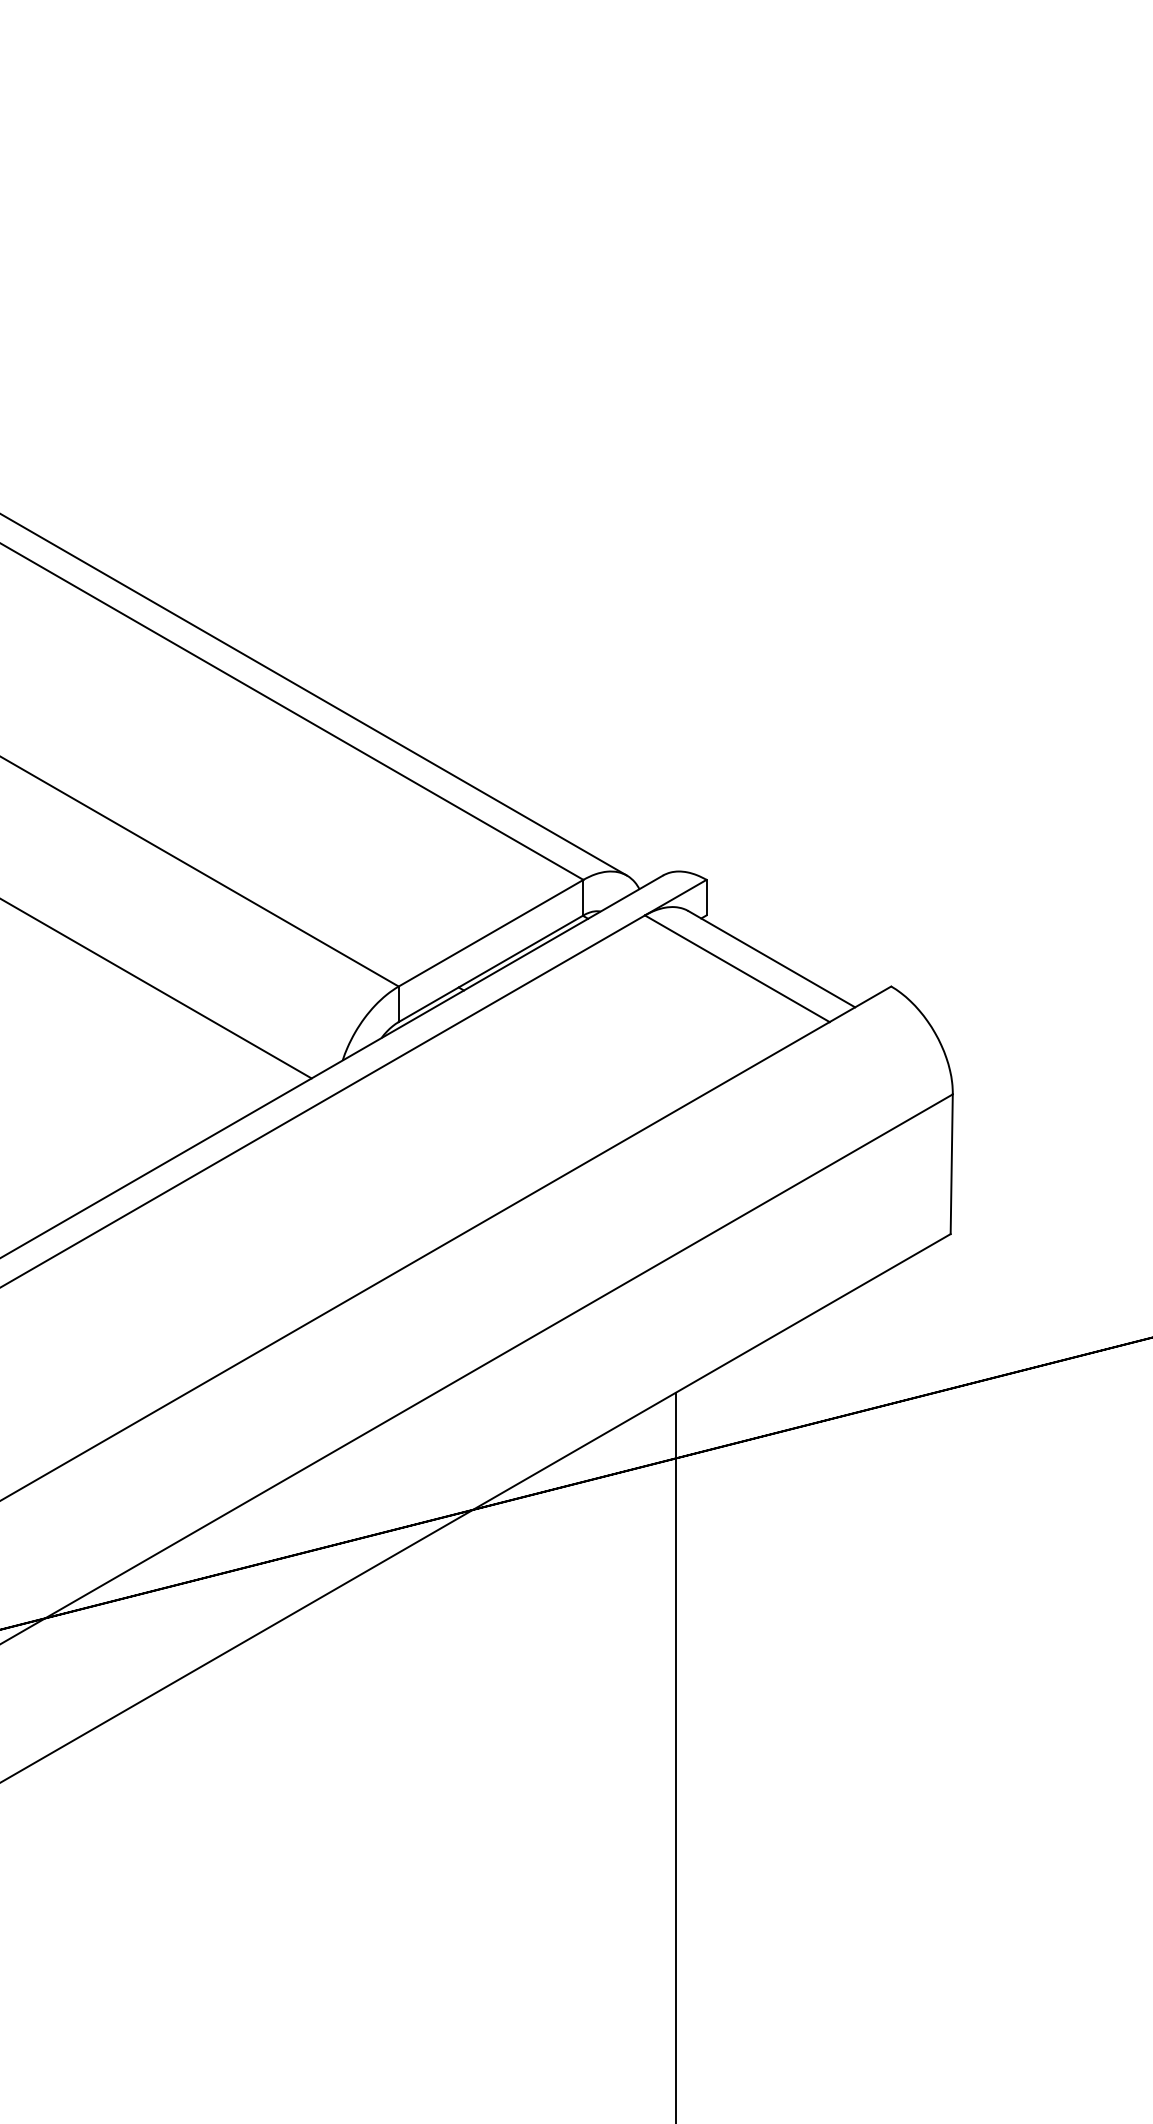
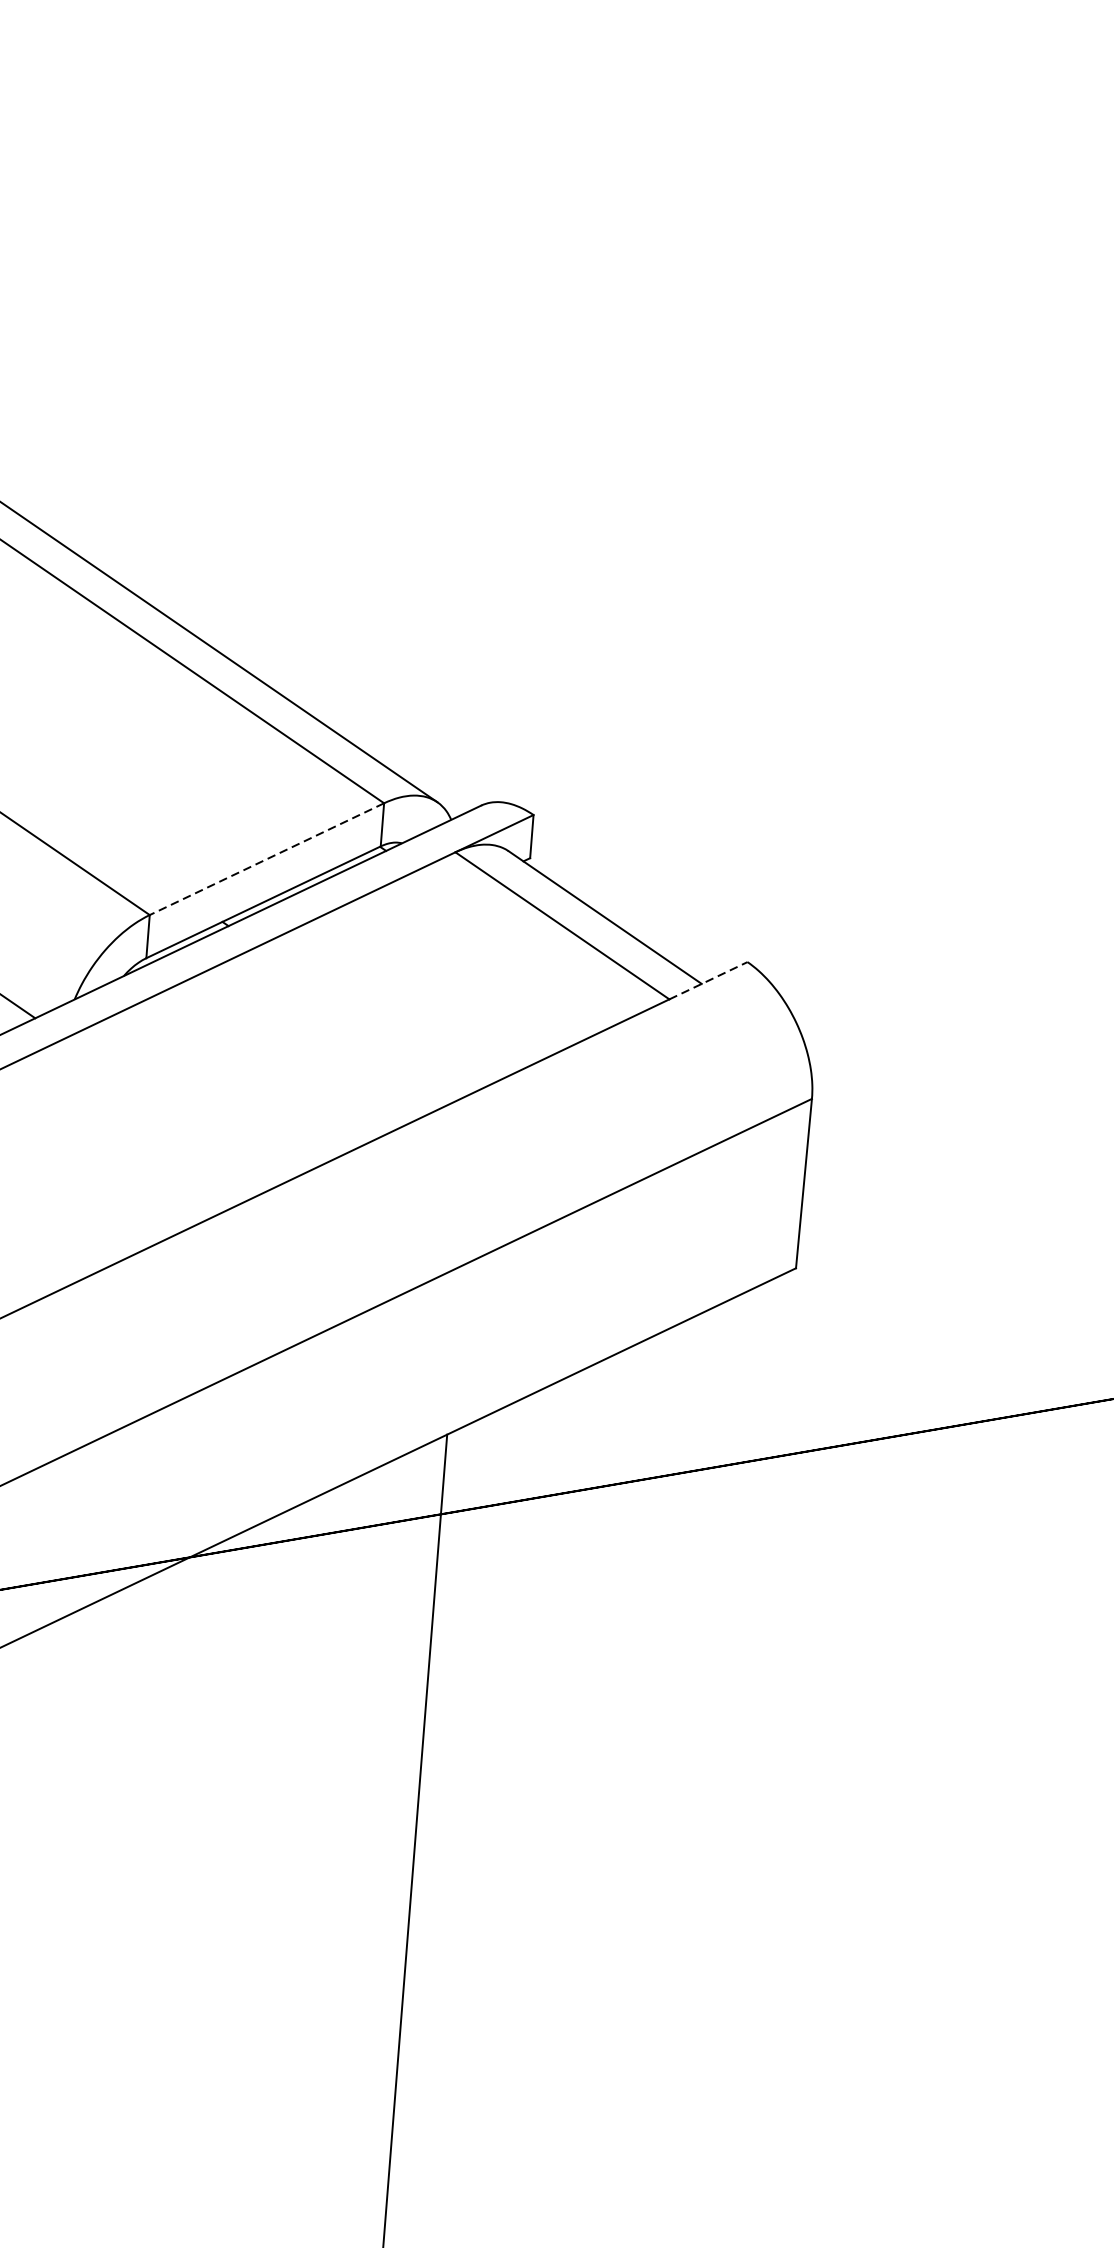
line: (491, 933) -> (267, 859), solid -> dashed
line: (860, 1004) -> (708, 980), solid -> dashed

